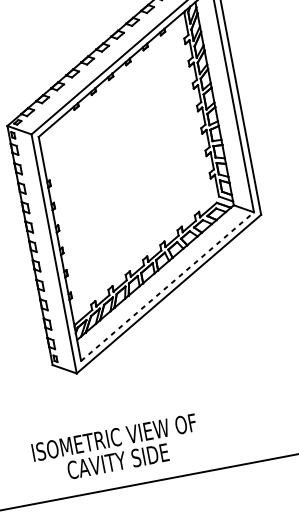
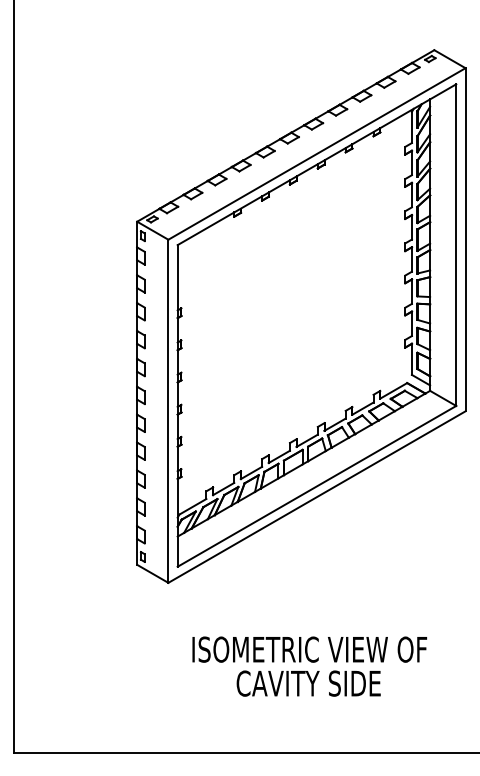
line: (167, 286) -> (316, 486), dashed -> solid
text: (116, 449) -> (309, 666), moved

